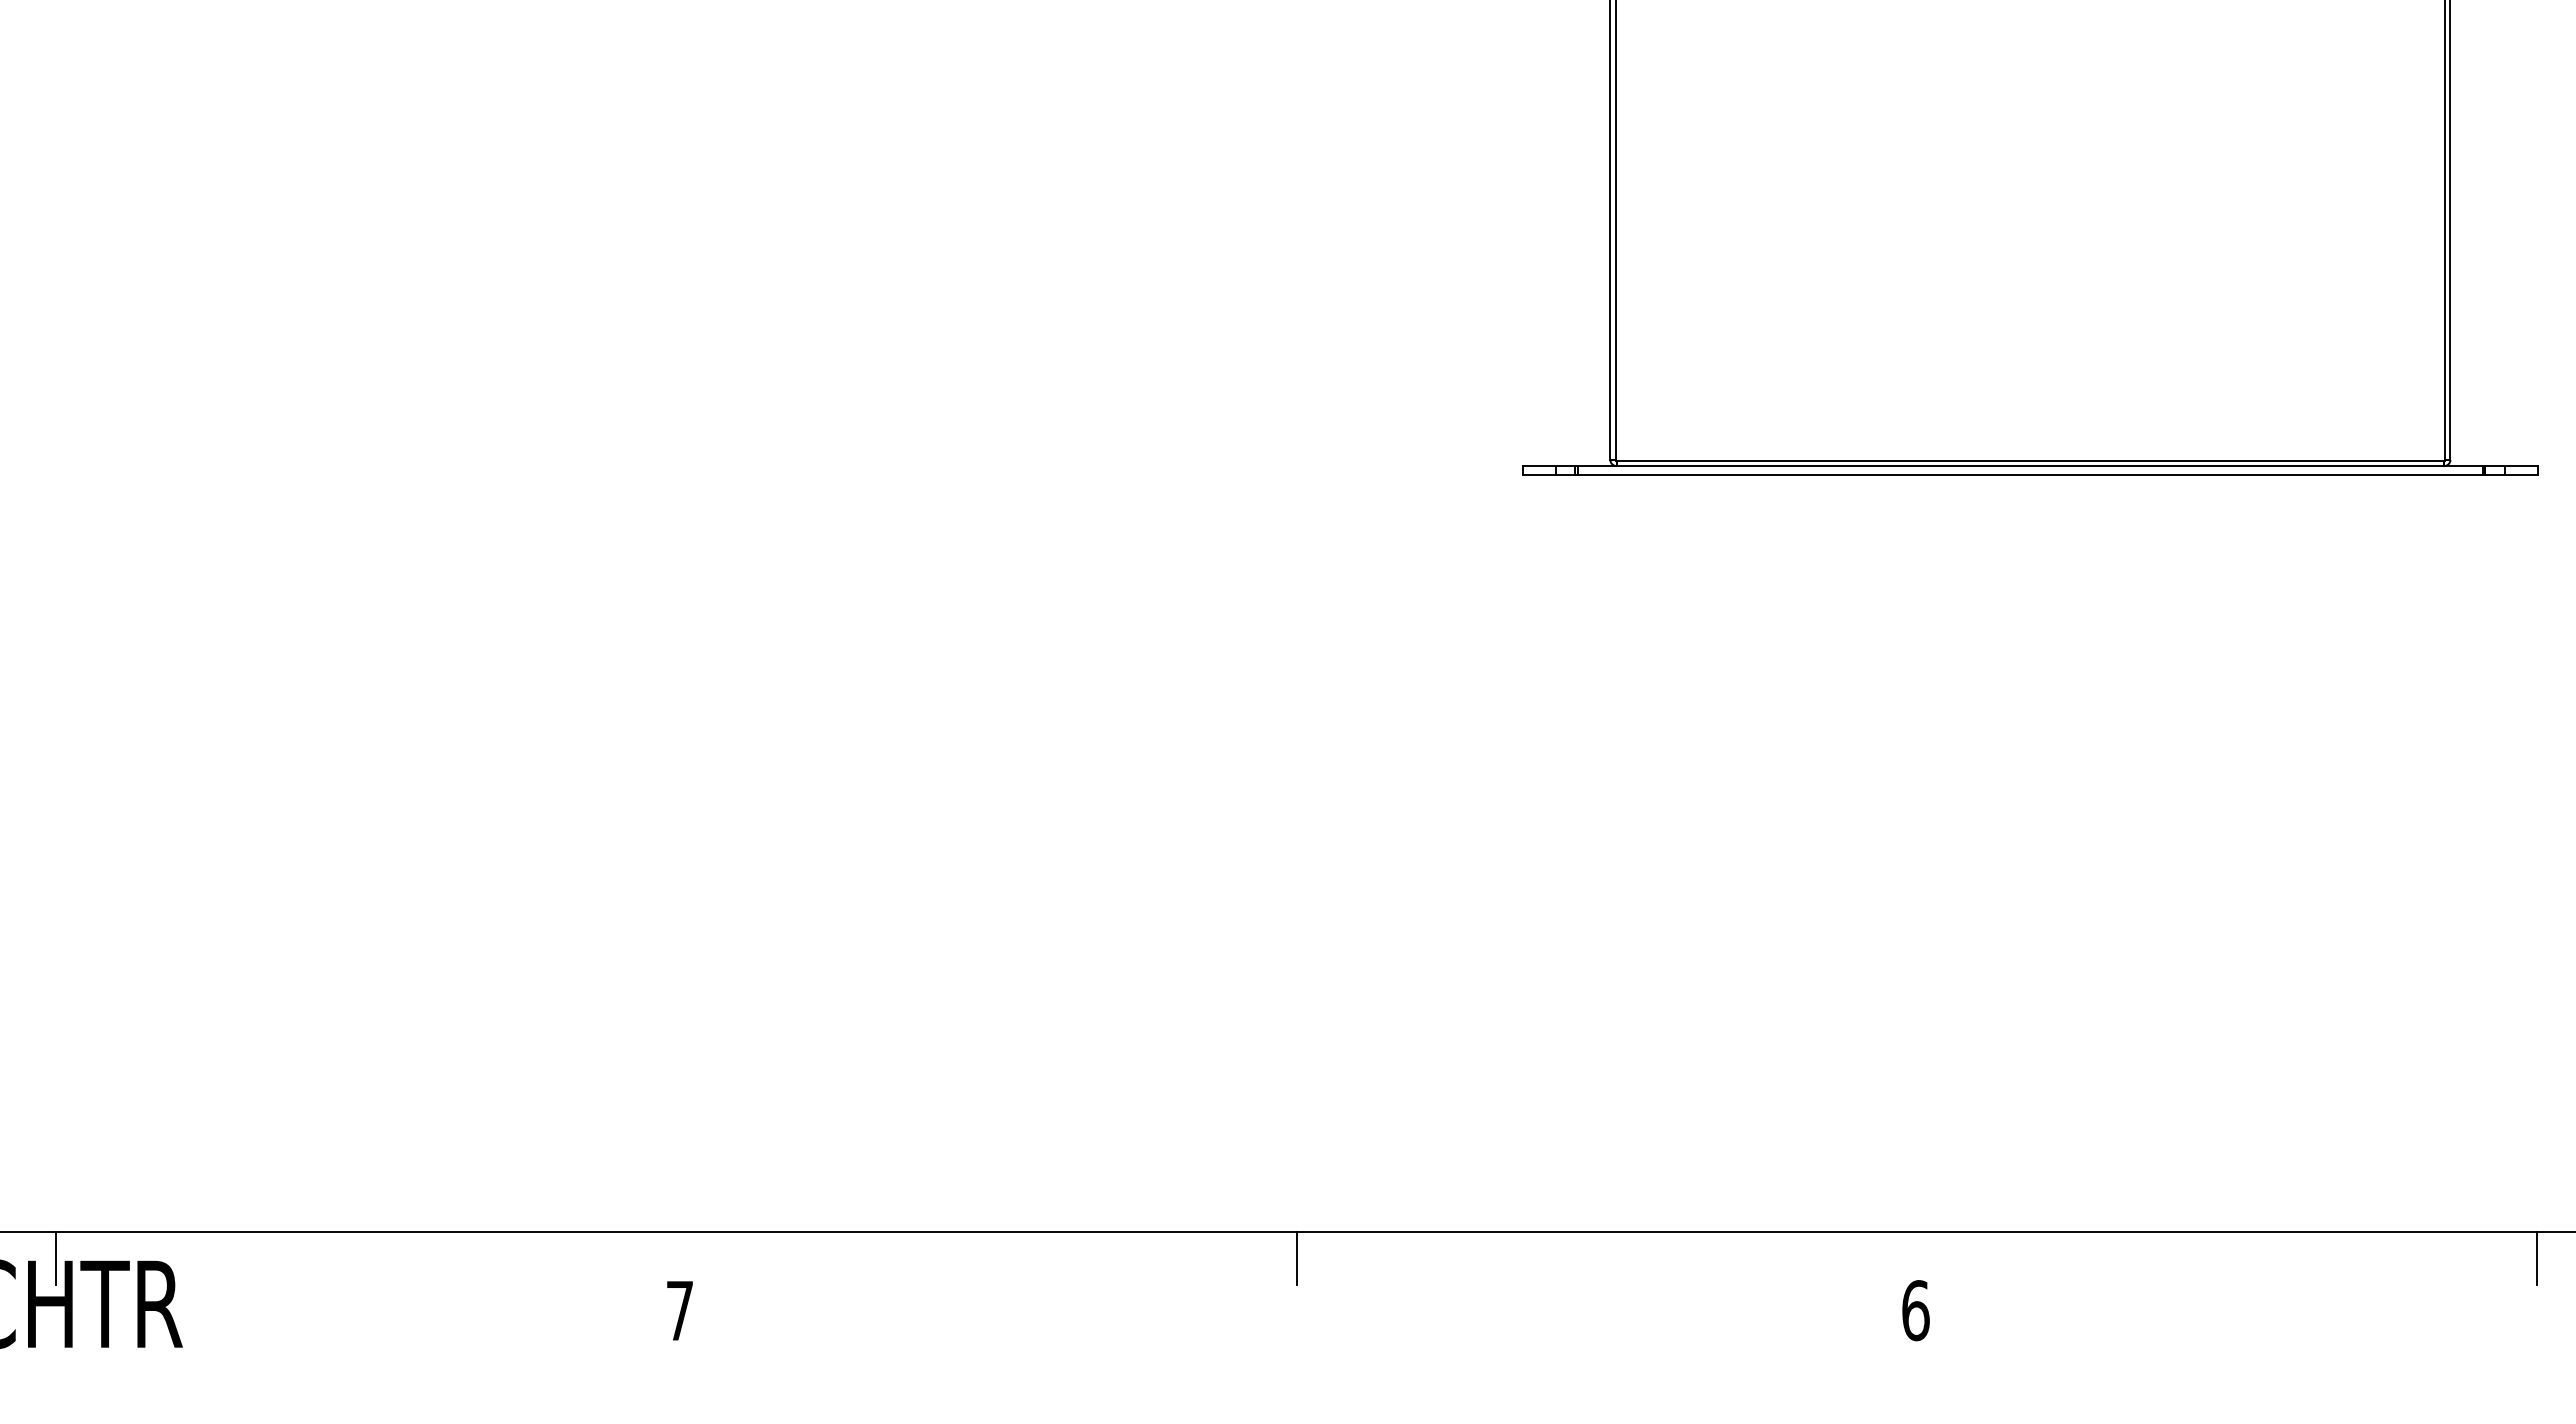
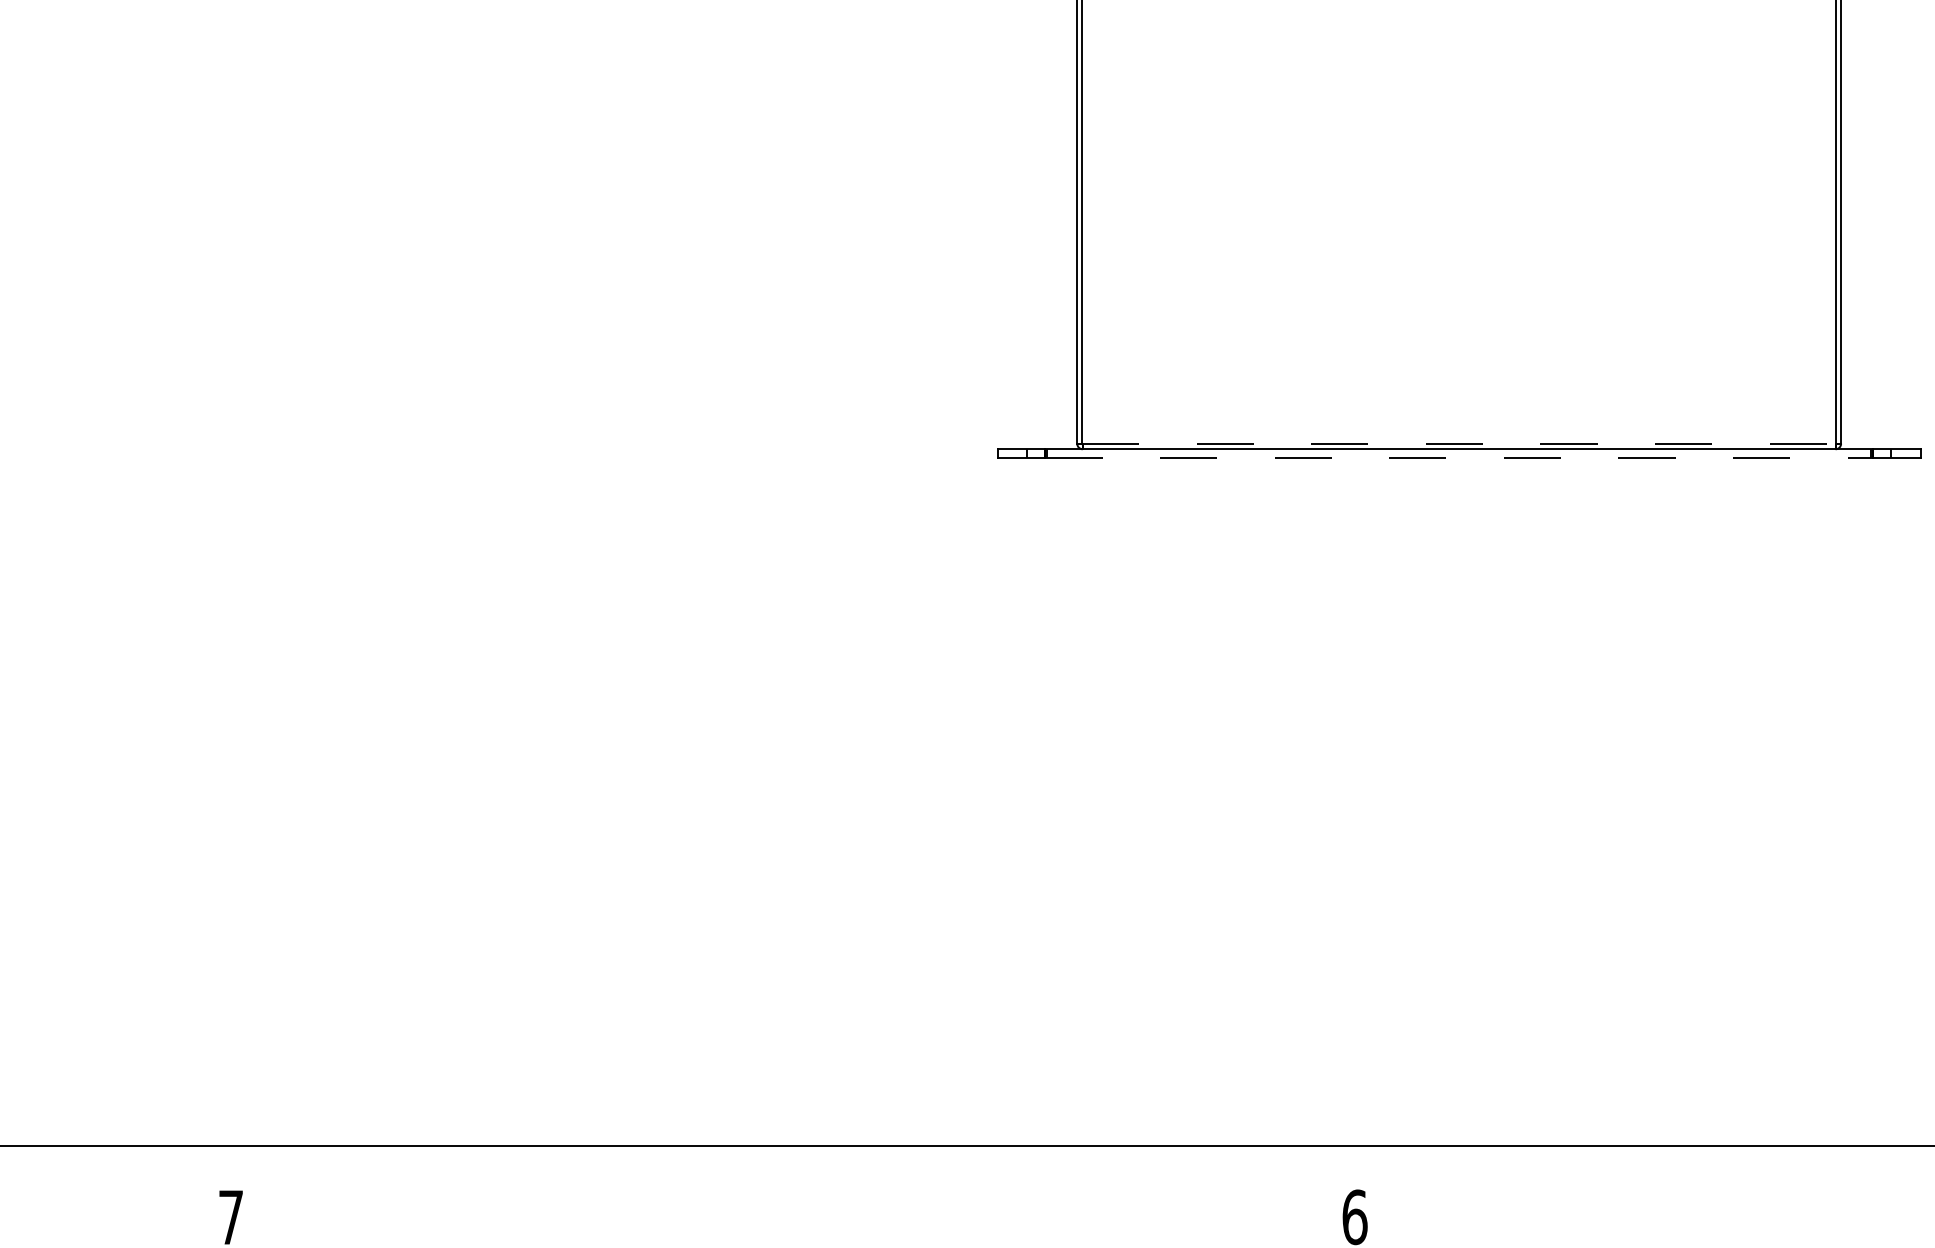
line: (2030, 460) -> (1459, 444), solid -> dashed
line: (2030, 475) -> (1459, 457), solid -> dashed
line: (1296, 1258) -> (791, 1169), removed
line: (2537, 1258) -> (1920, 1169), removed

